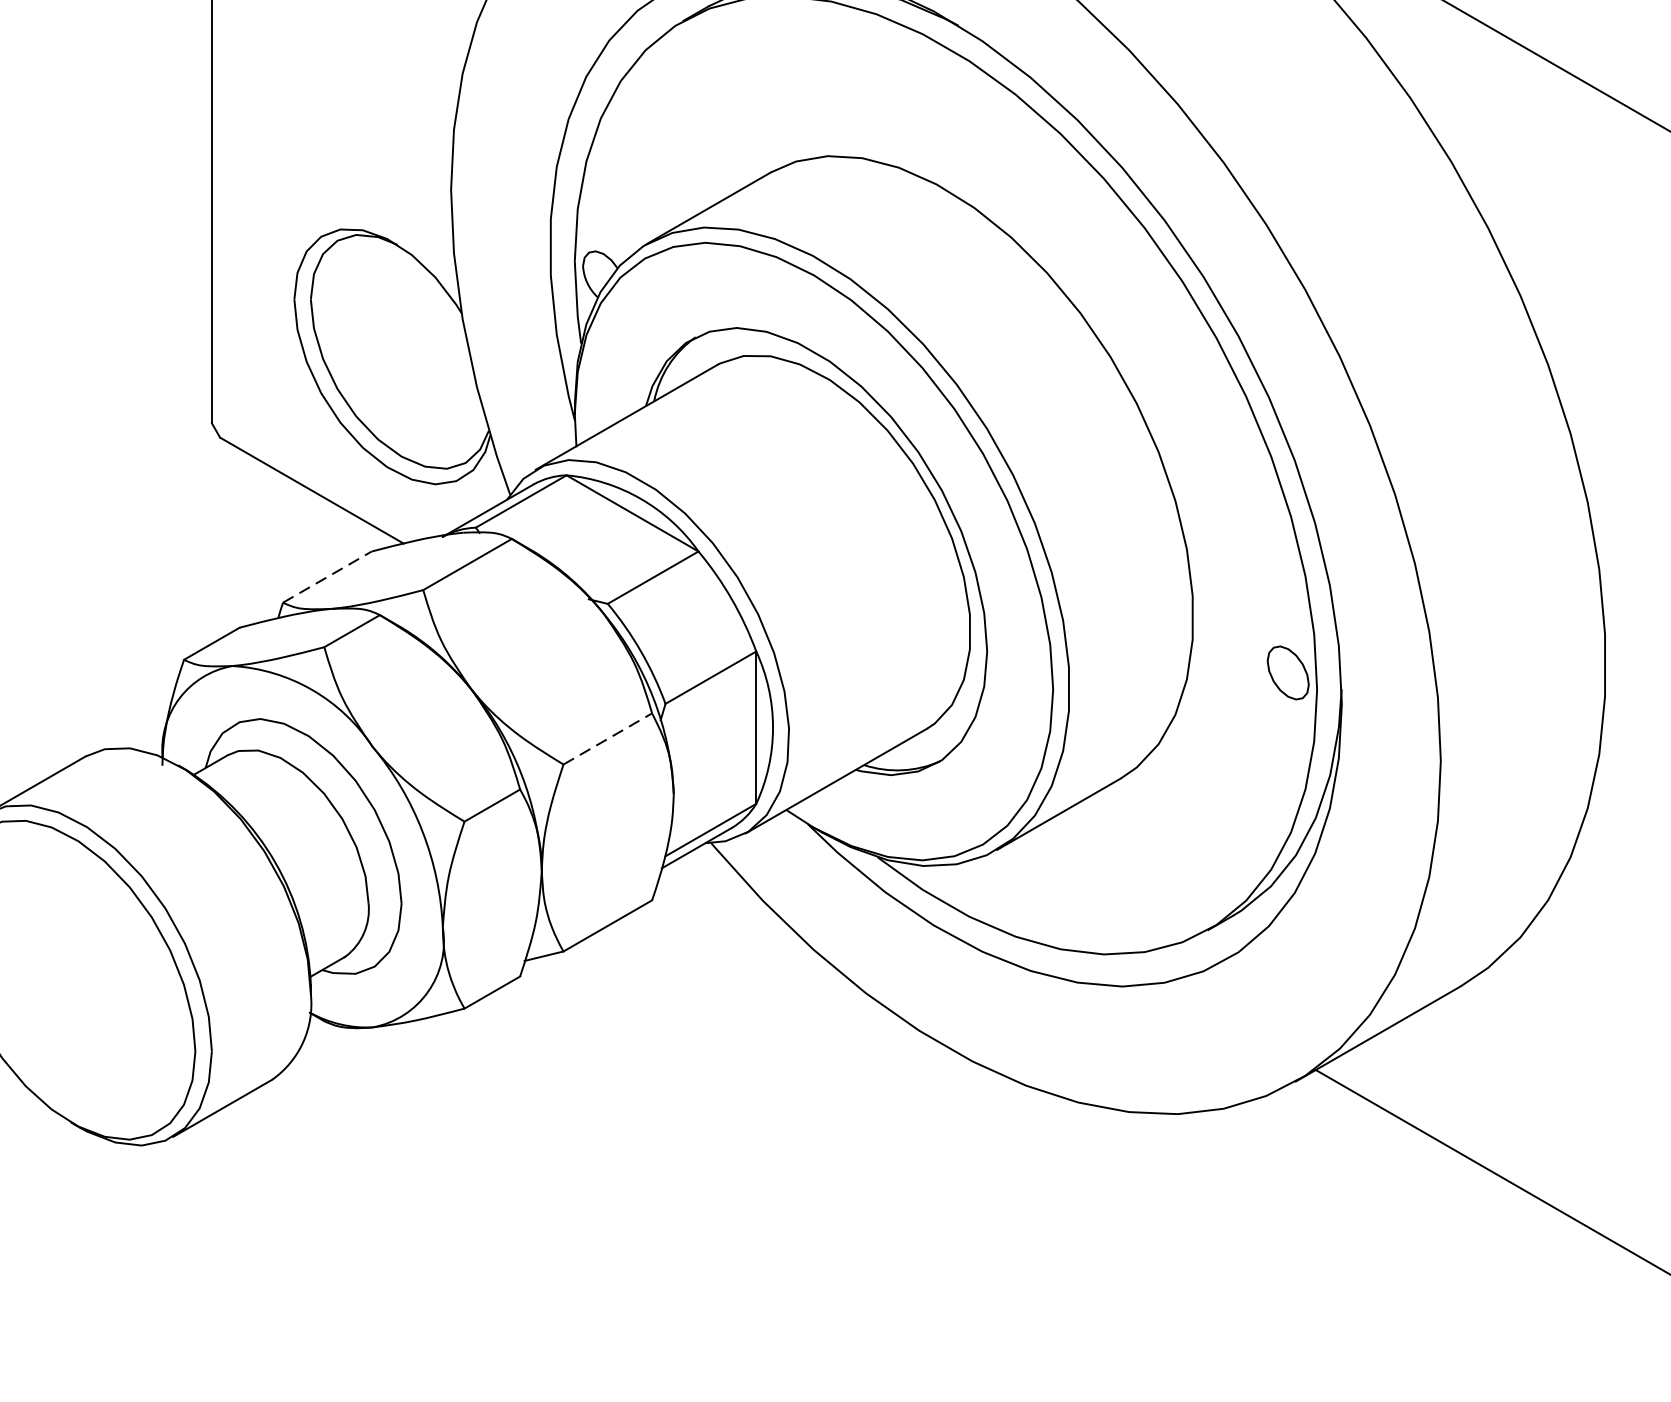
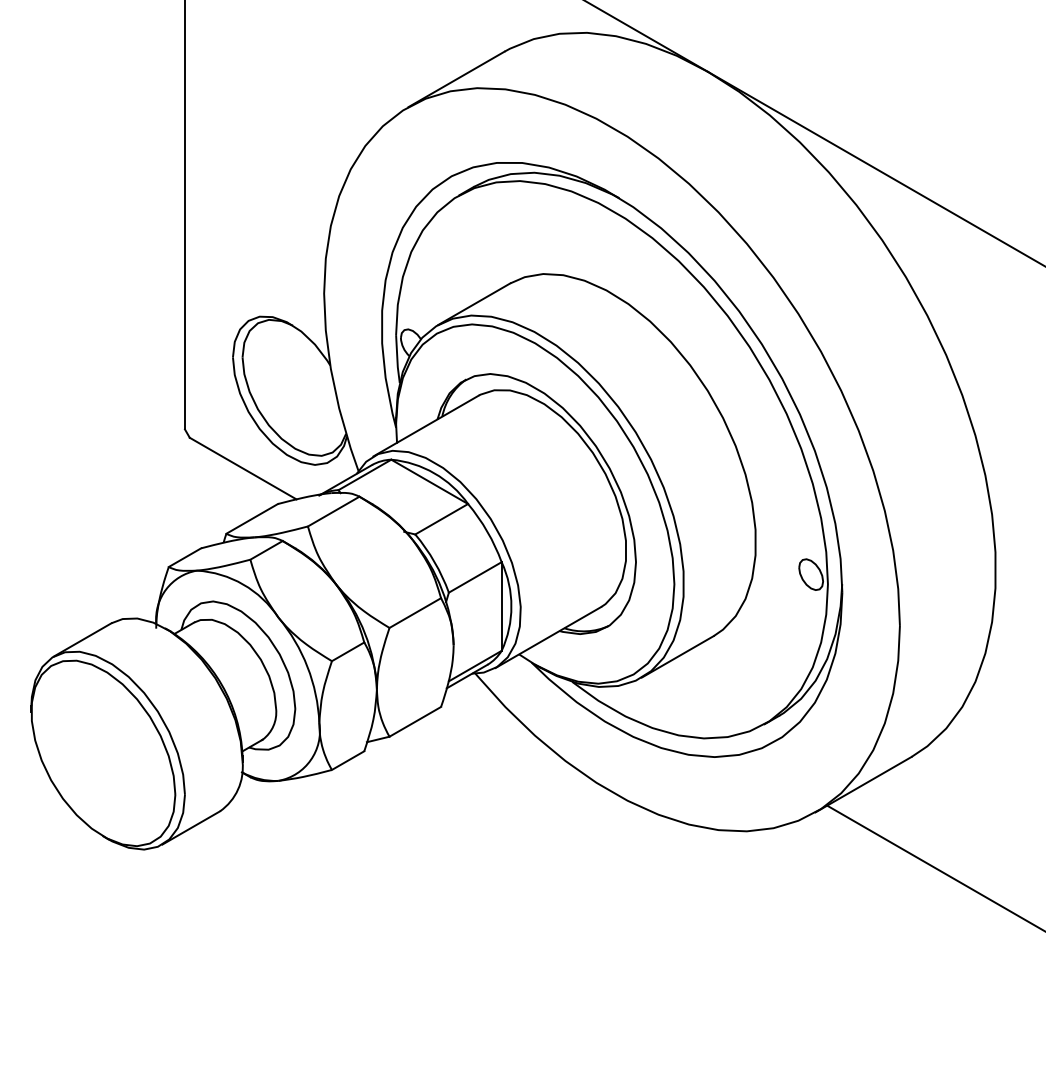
line: (327, 576) -> (252, 518), dashed -> solid
line: (608, 739) -> (415, 613), dashed -> solid

